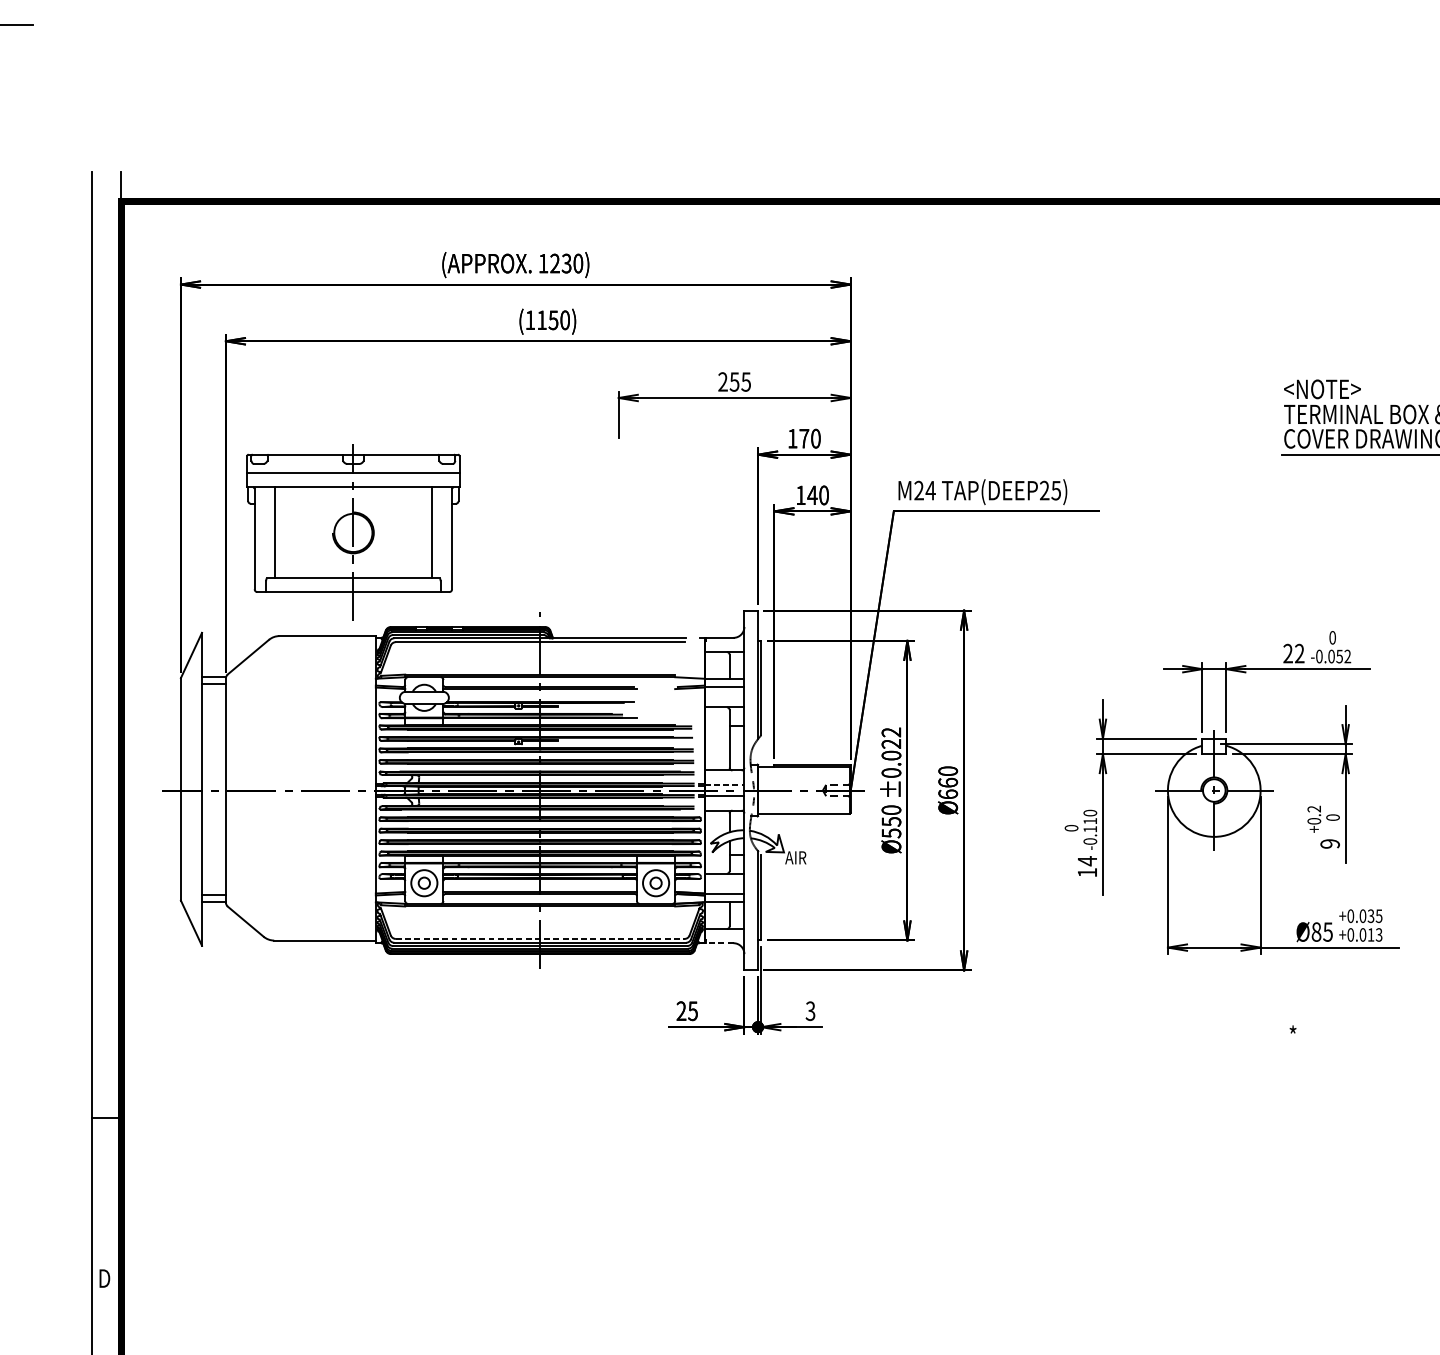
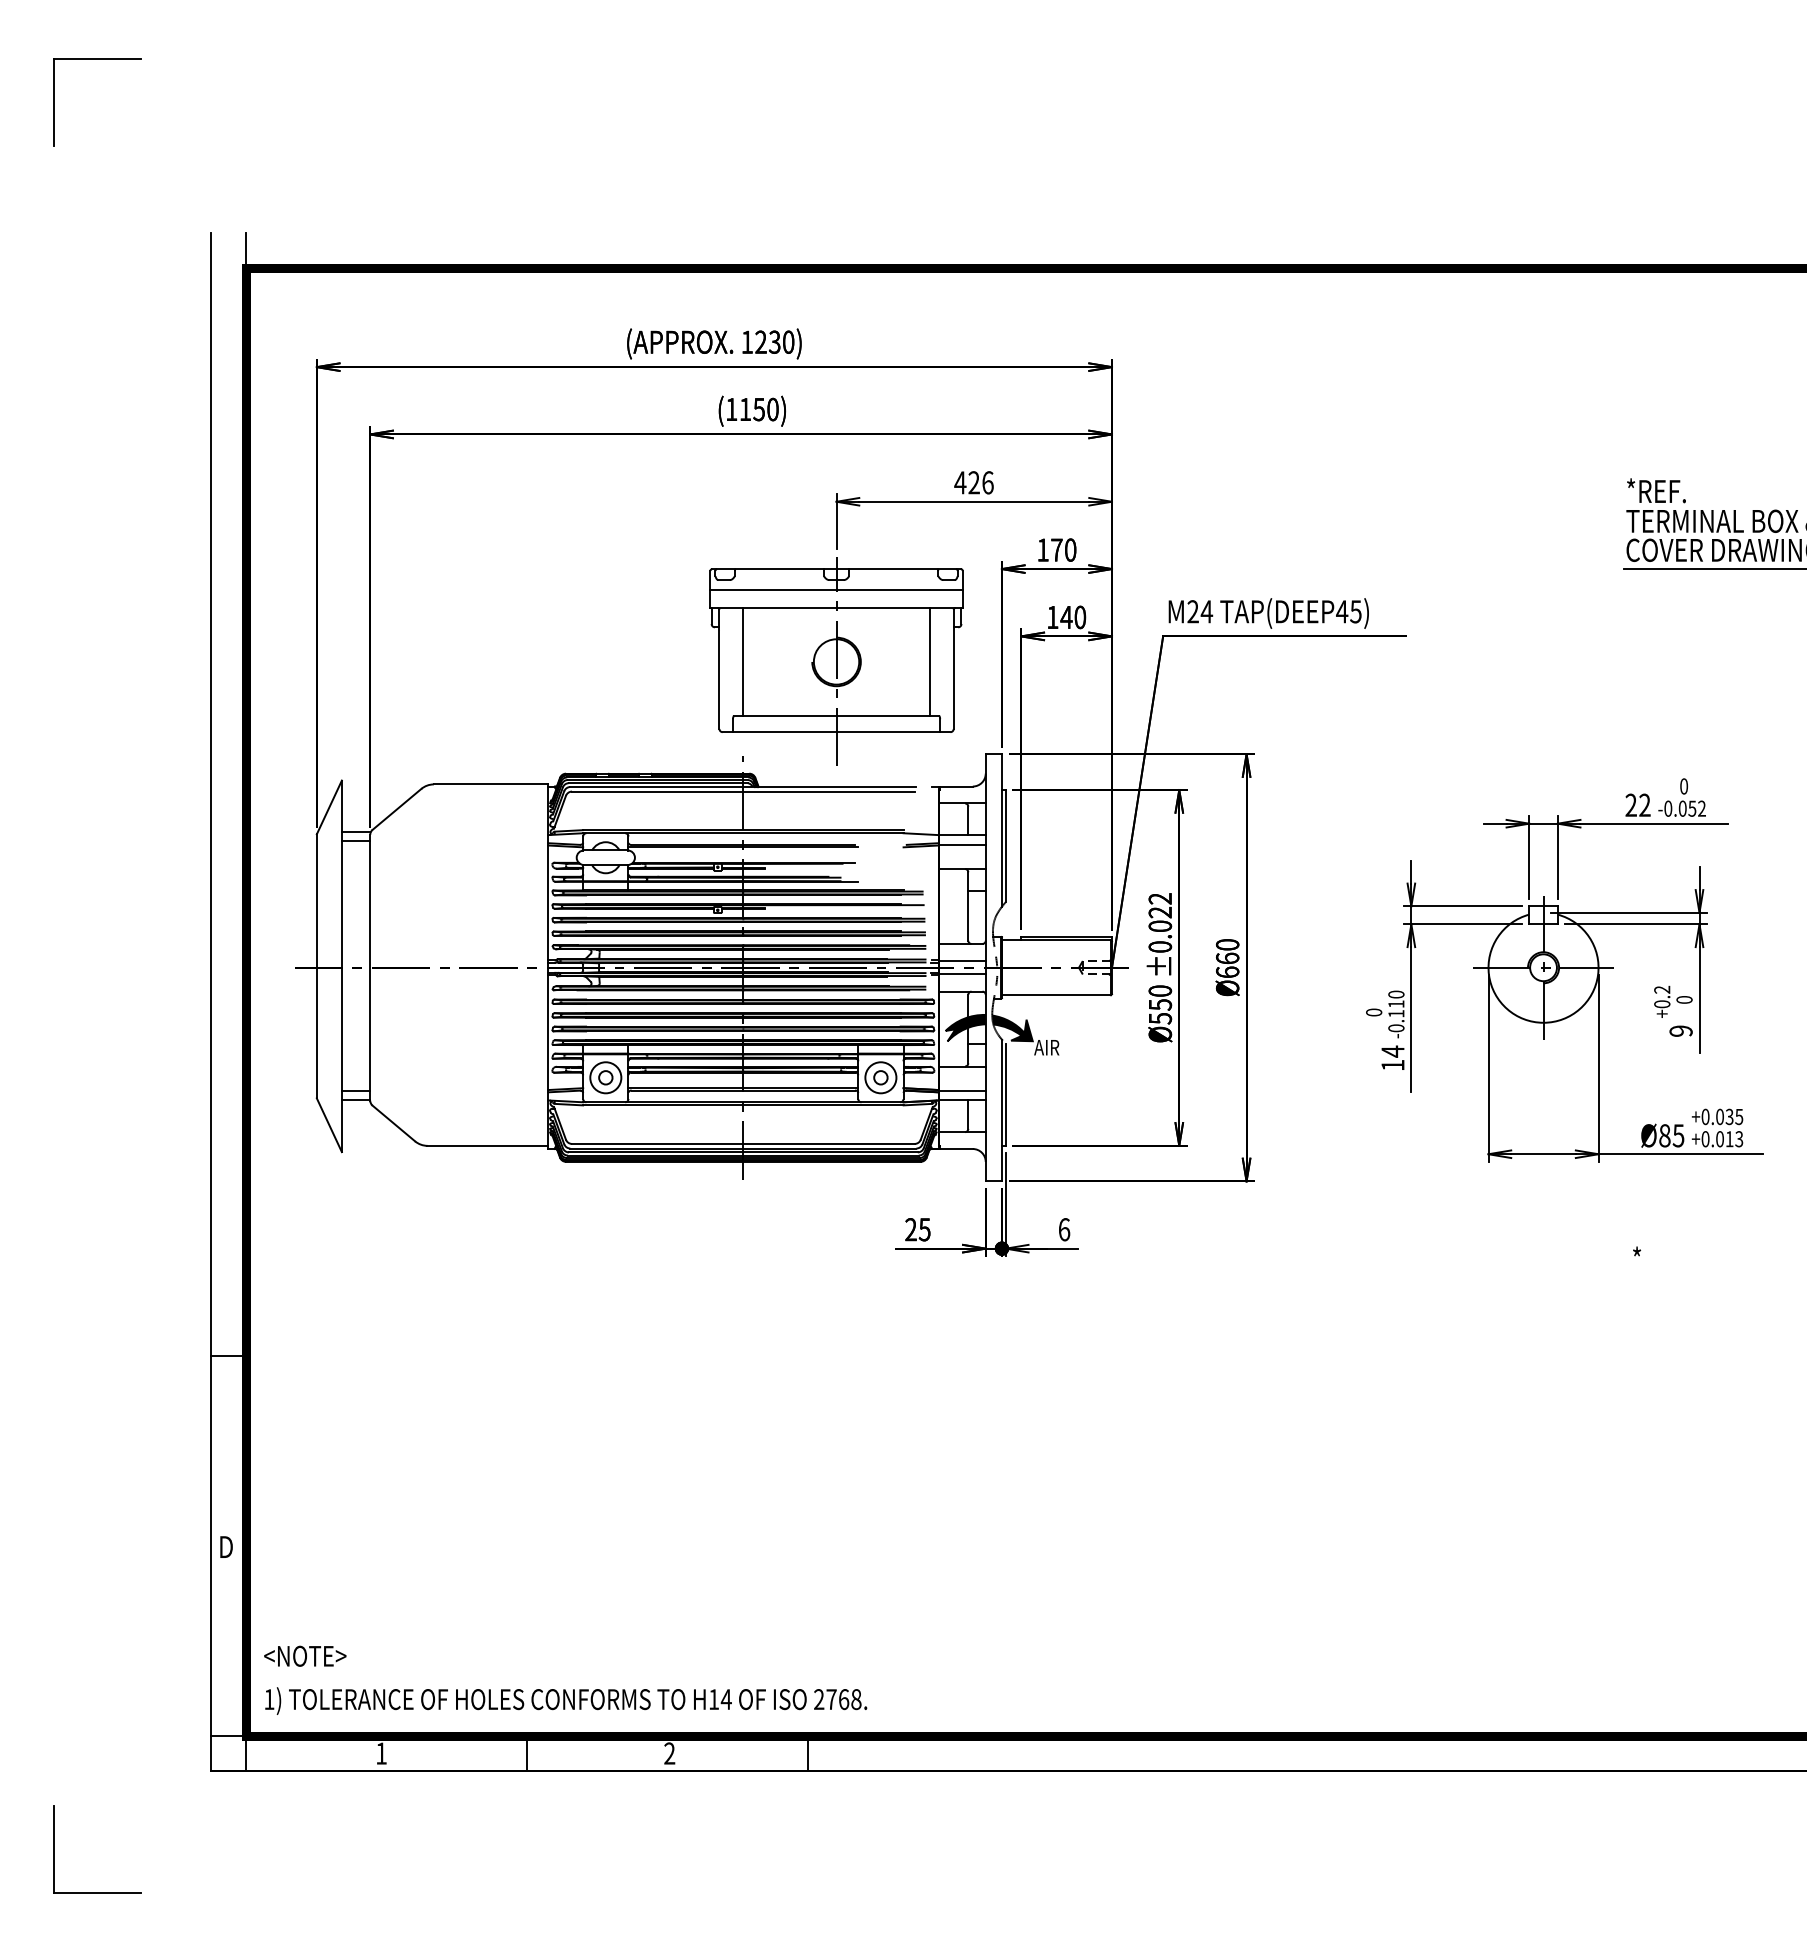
text: (734, 381) -> (973, 482), 255 -> 426
text: (1322, 388) -> (1671, 490), <NOTE> -> *REF.
text: (1044, 490) -> (1342, 611), TAP(DEEP25) -> TAP(DEEP45)
part: (353, 532) -> (836, 661), moved
line: (724, 785) -> (962, 961), dashed -> solid
fill: (727, 840) -> (965, 1027), added
fill: (766, 841) -> (1012, 1028), added
line: (540, 938) -> (743, 1143), dashed -> solid
line: (719, 943) -> (956, 1149), dashed -> solid
text: (810, 1011) -> (1064, 1229), 3 -> 6

